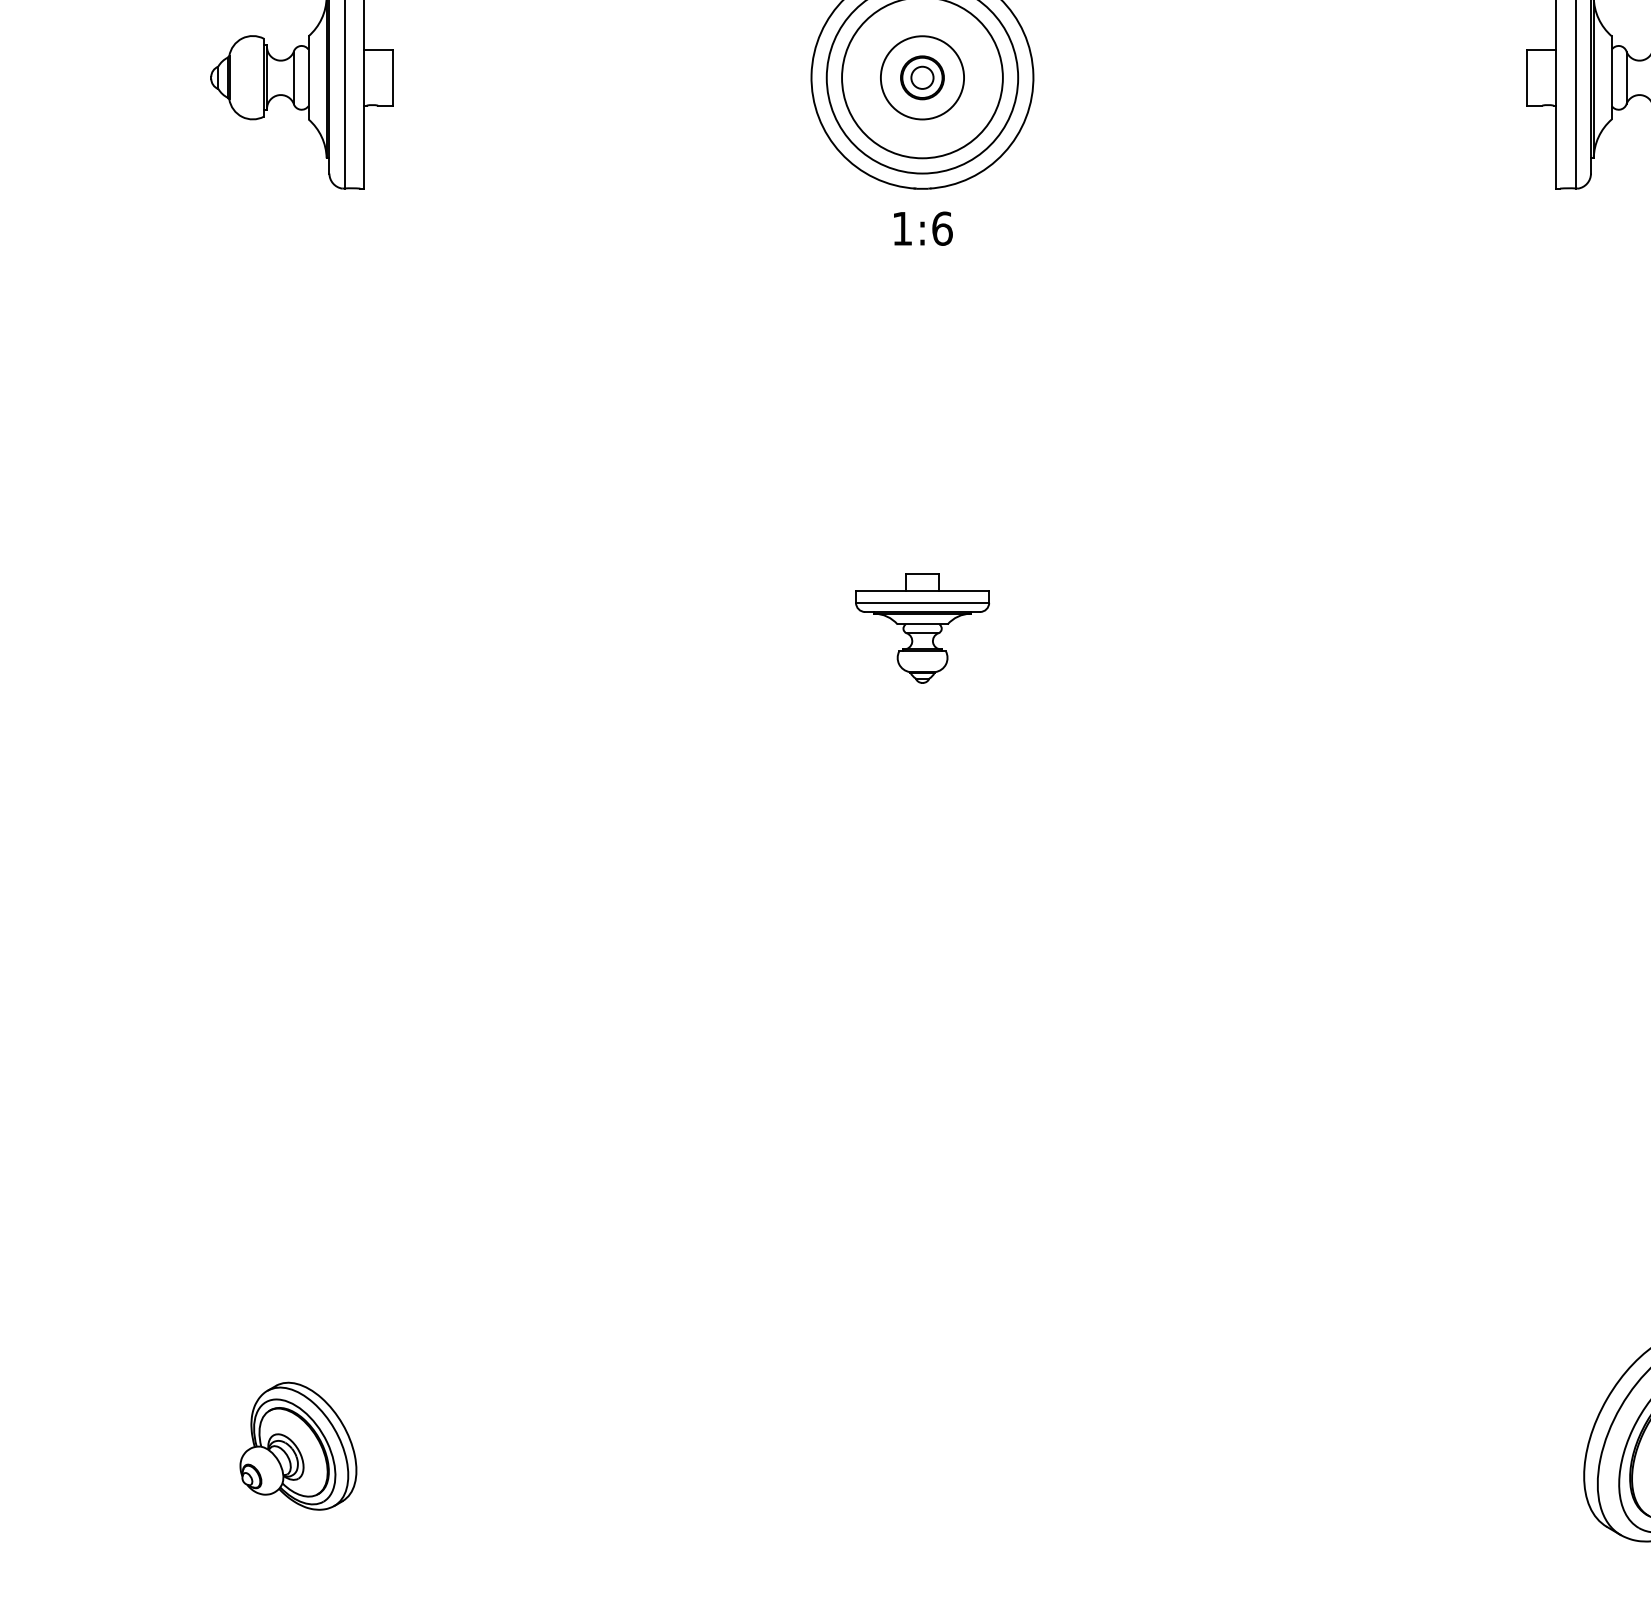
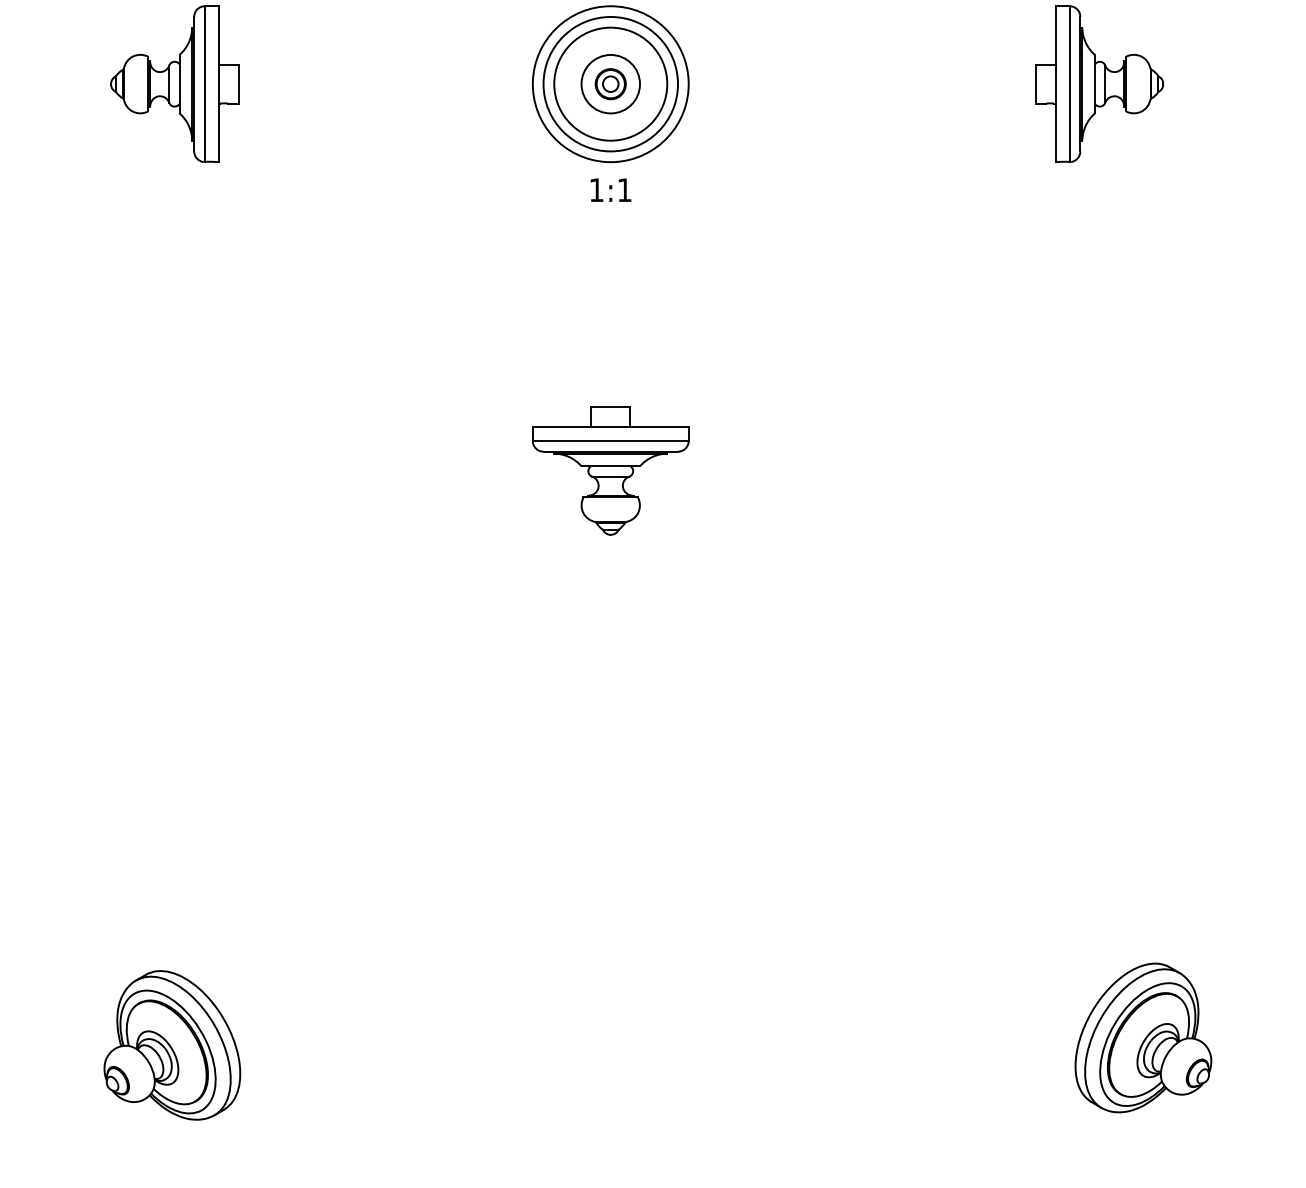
text: (942, 229) -> (624, 190), 1:6 -> 1:1
part: (922, 627) -> (610, 470), size x1.67
part: (298, 1446) -> (172, 1045), size x1.67

